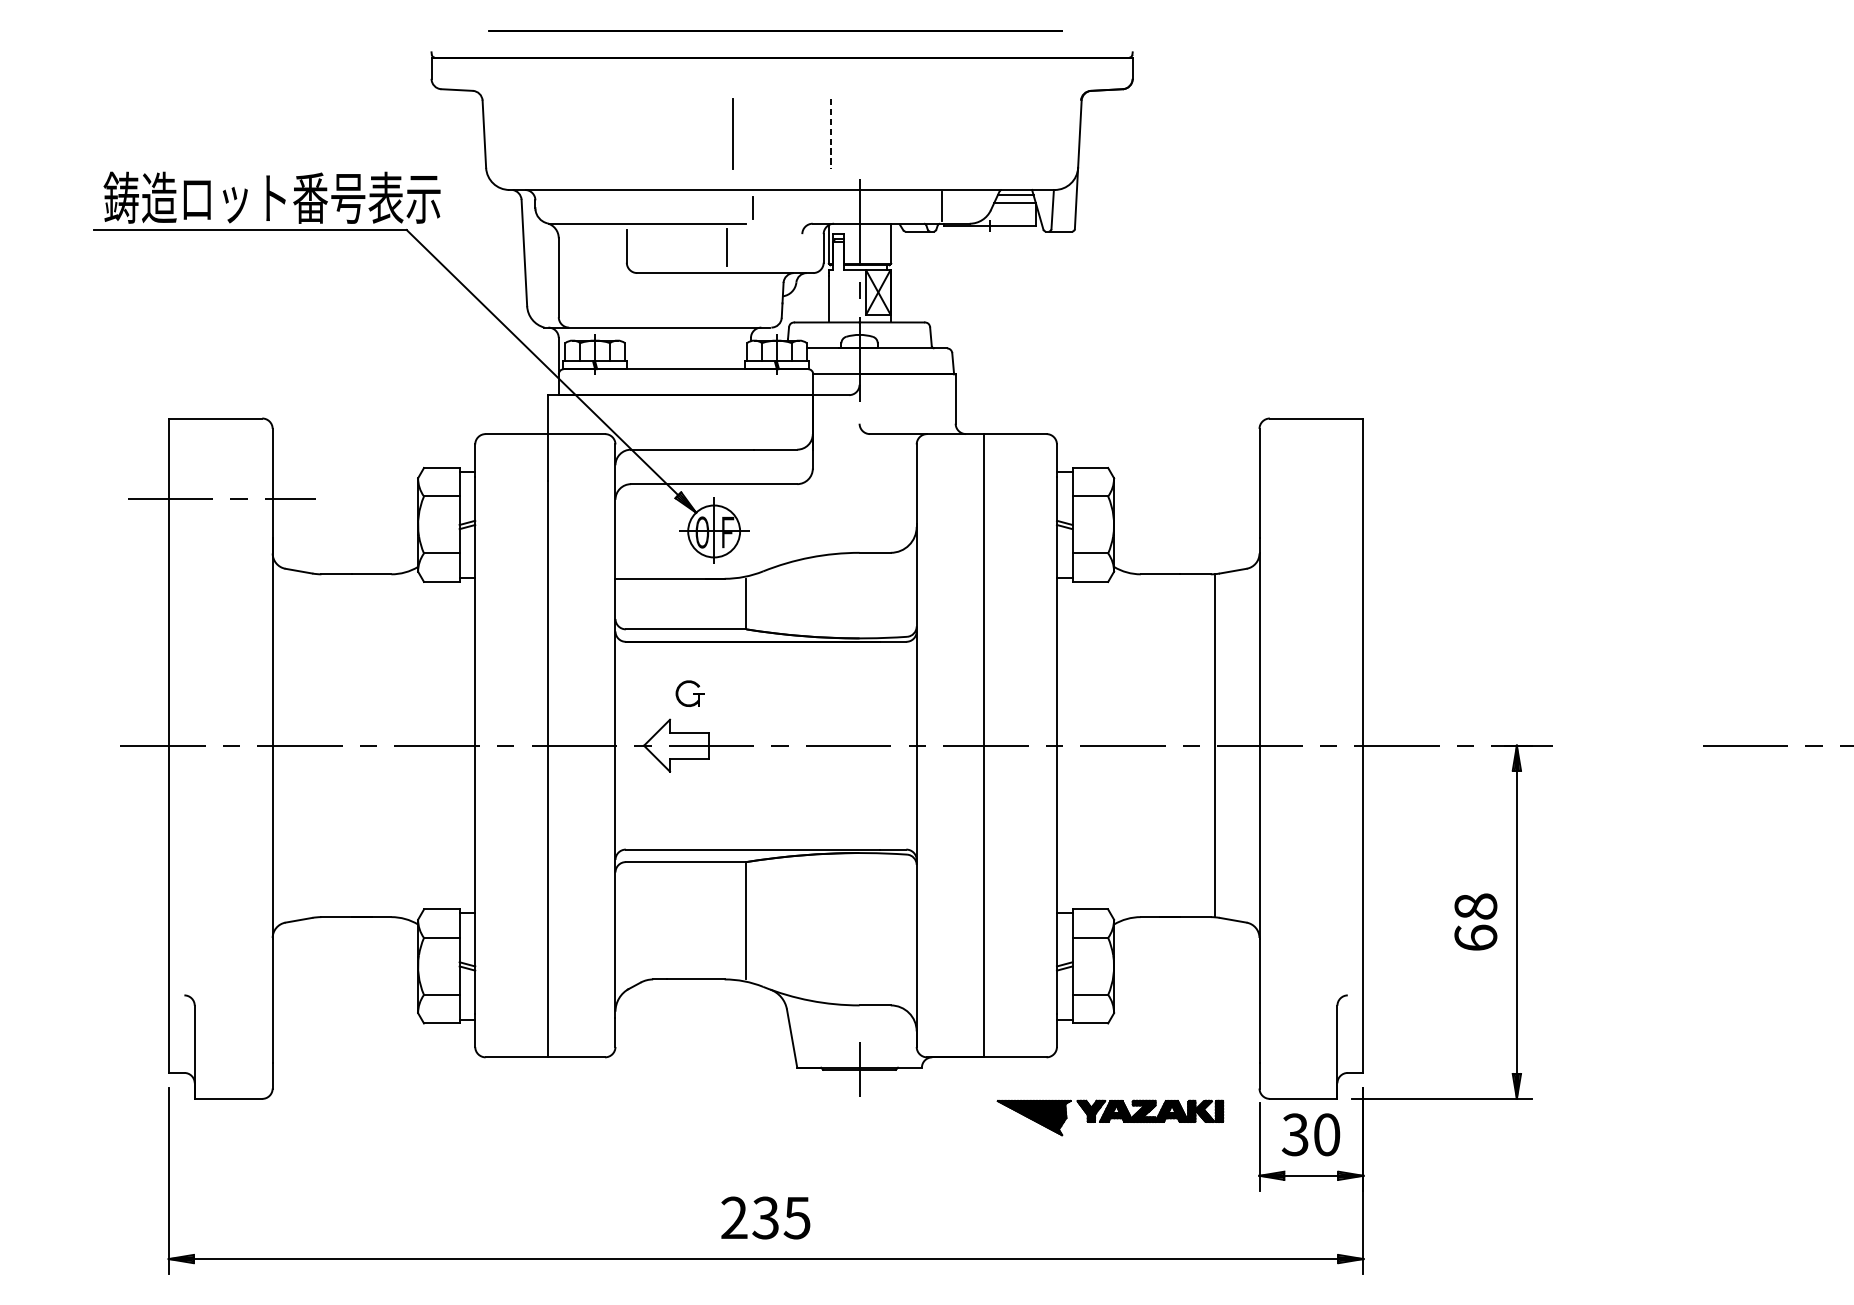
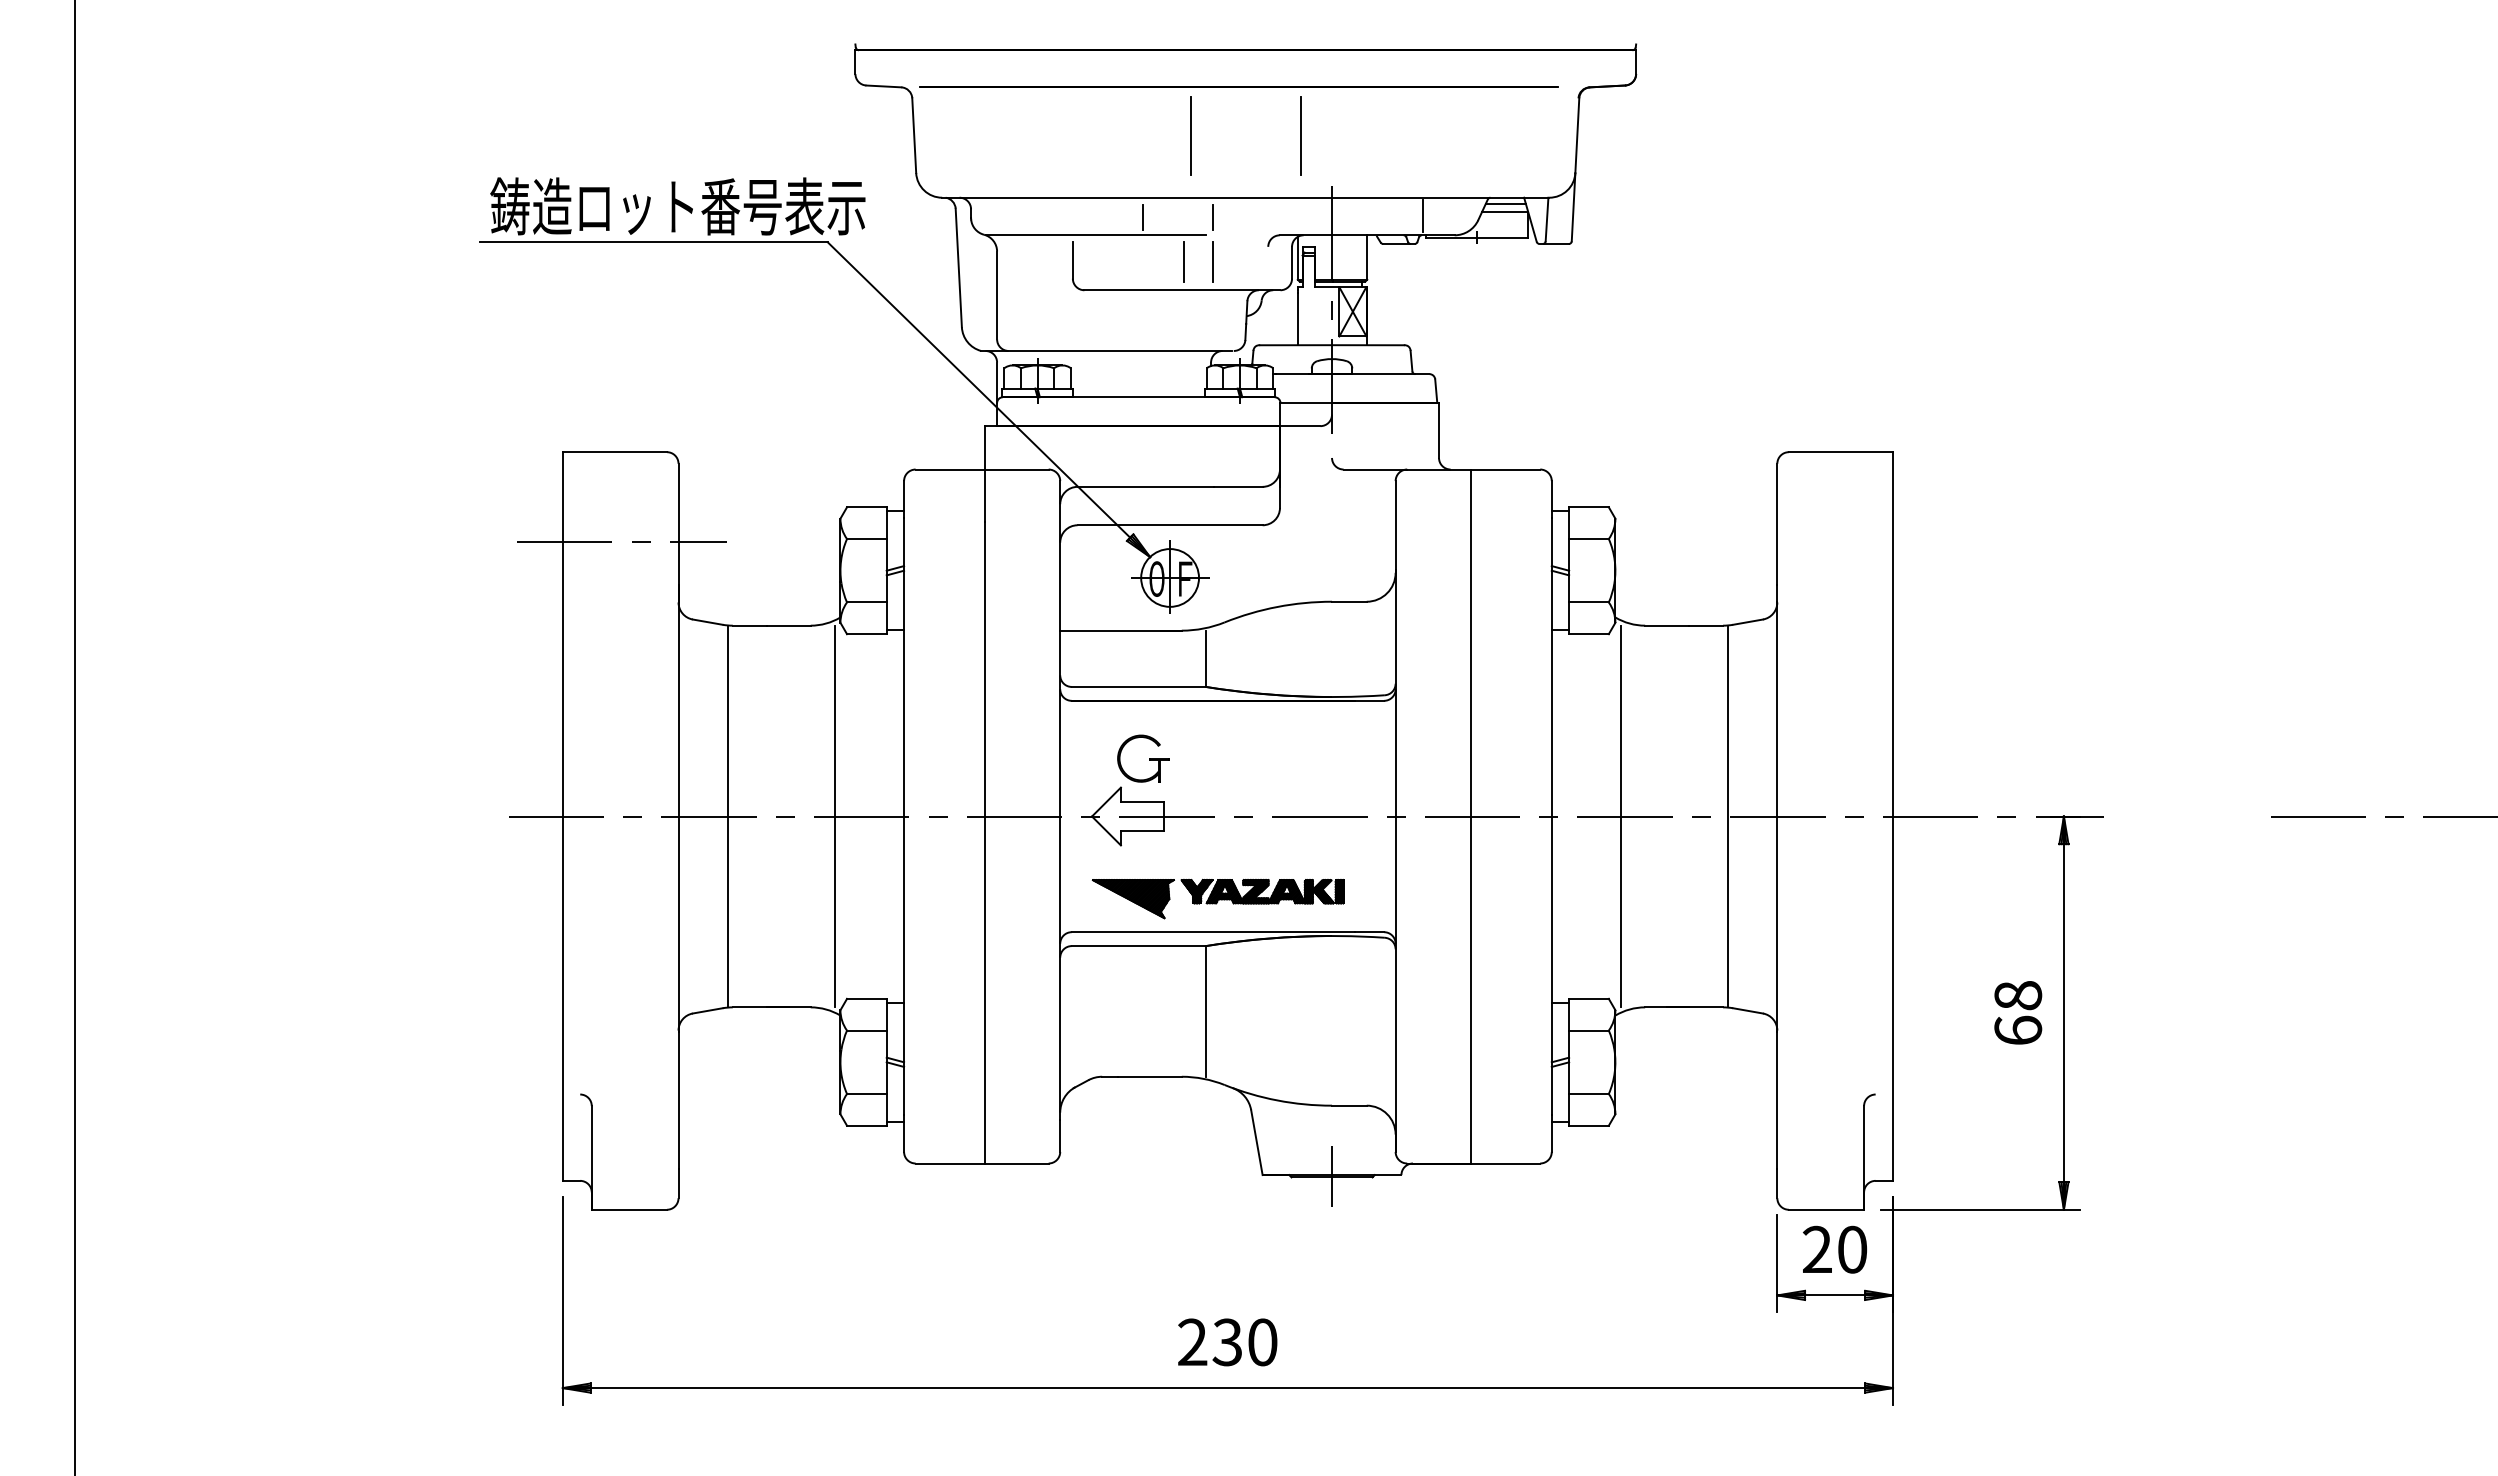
line: (775, 30) -> (1238, 86), moved
line: (831, 134) -> (1300, 136), dashed -> solid
line: (690, 207) -> (1143, 217), added
line: (752, 247) -> (1212, 261), added
part: (690, 693) -> (1143, 758), size x1.67
line: (316, 745) -> (727, 816), added
line: (412, 745) -> (834, 816), added
line: (1119, 745) -> (1621, 816), added
part: (1109, 1117) -> (1217, 898), moved
text: (1294, 1134) -> (1816, 1249), 30 -> 20
text: (797, 1218) -> (1262, 1342), 235 -> 230

